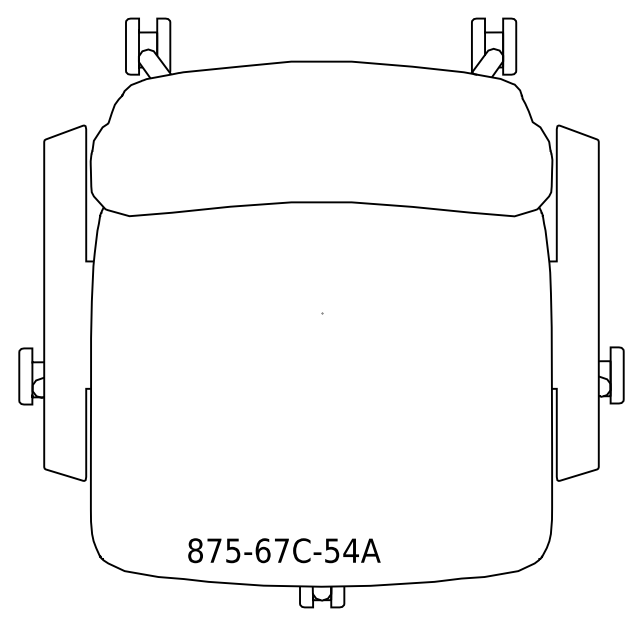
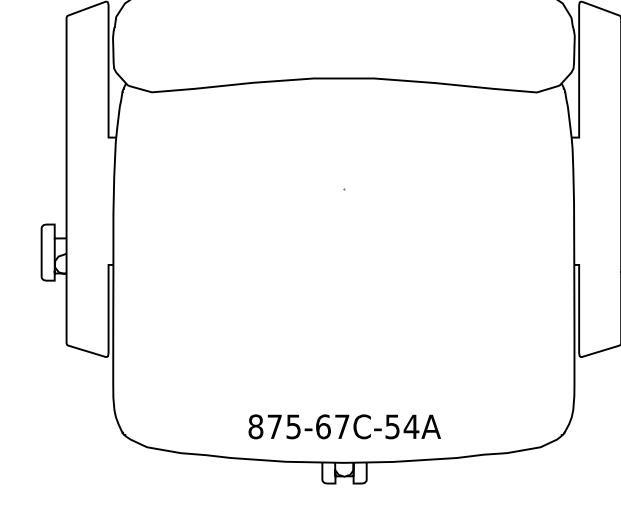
text: (284, 550) -> (344, 426), moved

